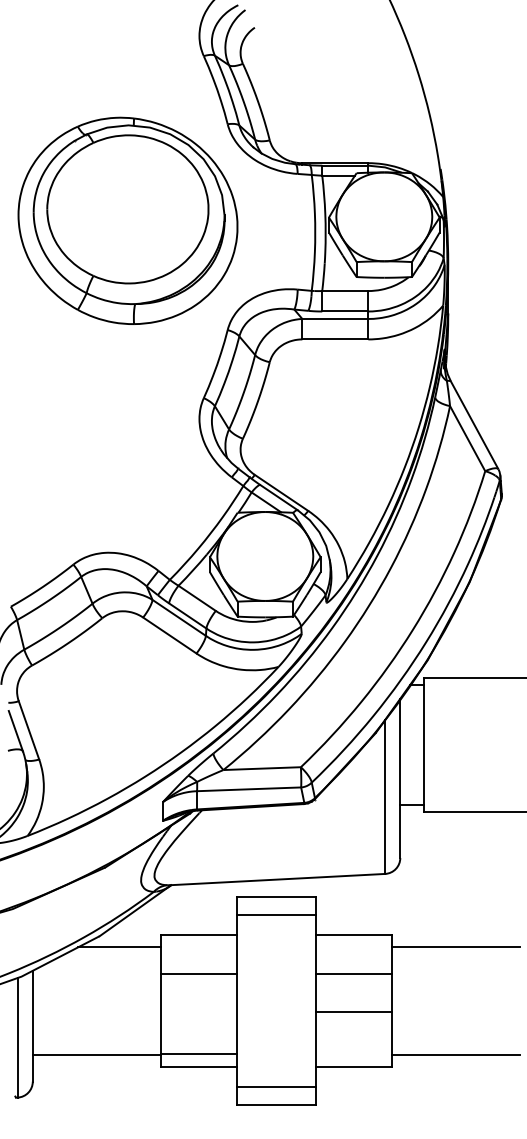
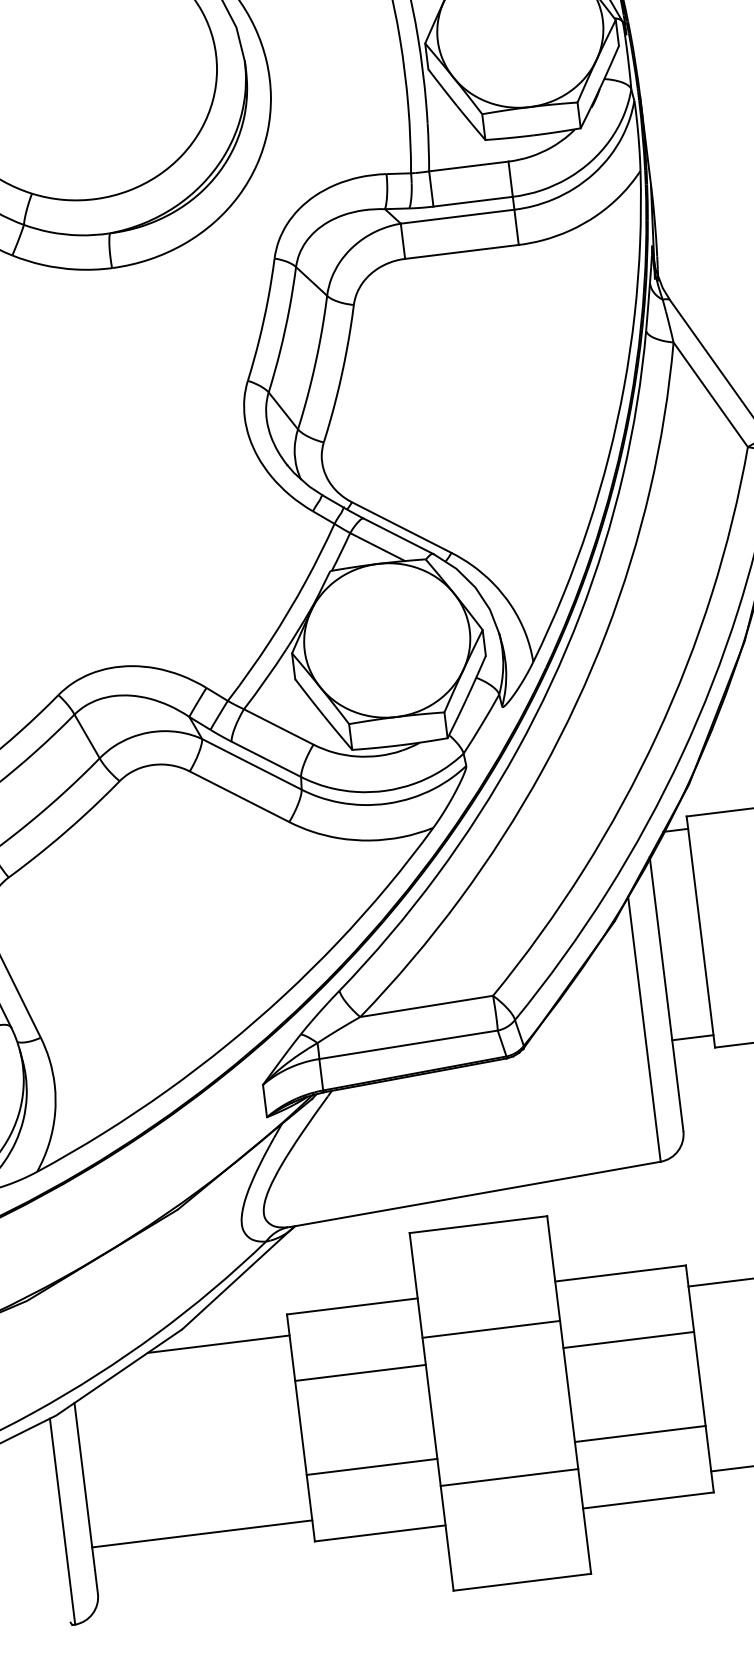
line: (276, 914) -> (491, 1328), moved
line: (354, 1012) -> (640, 1434), moved
line: (198, 1054) -> (371, 1467), moved
line: (276, 1086) -> (509, 1476), moved

